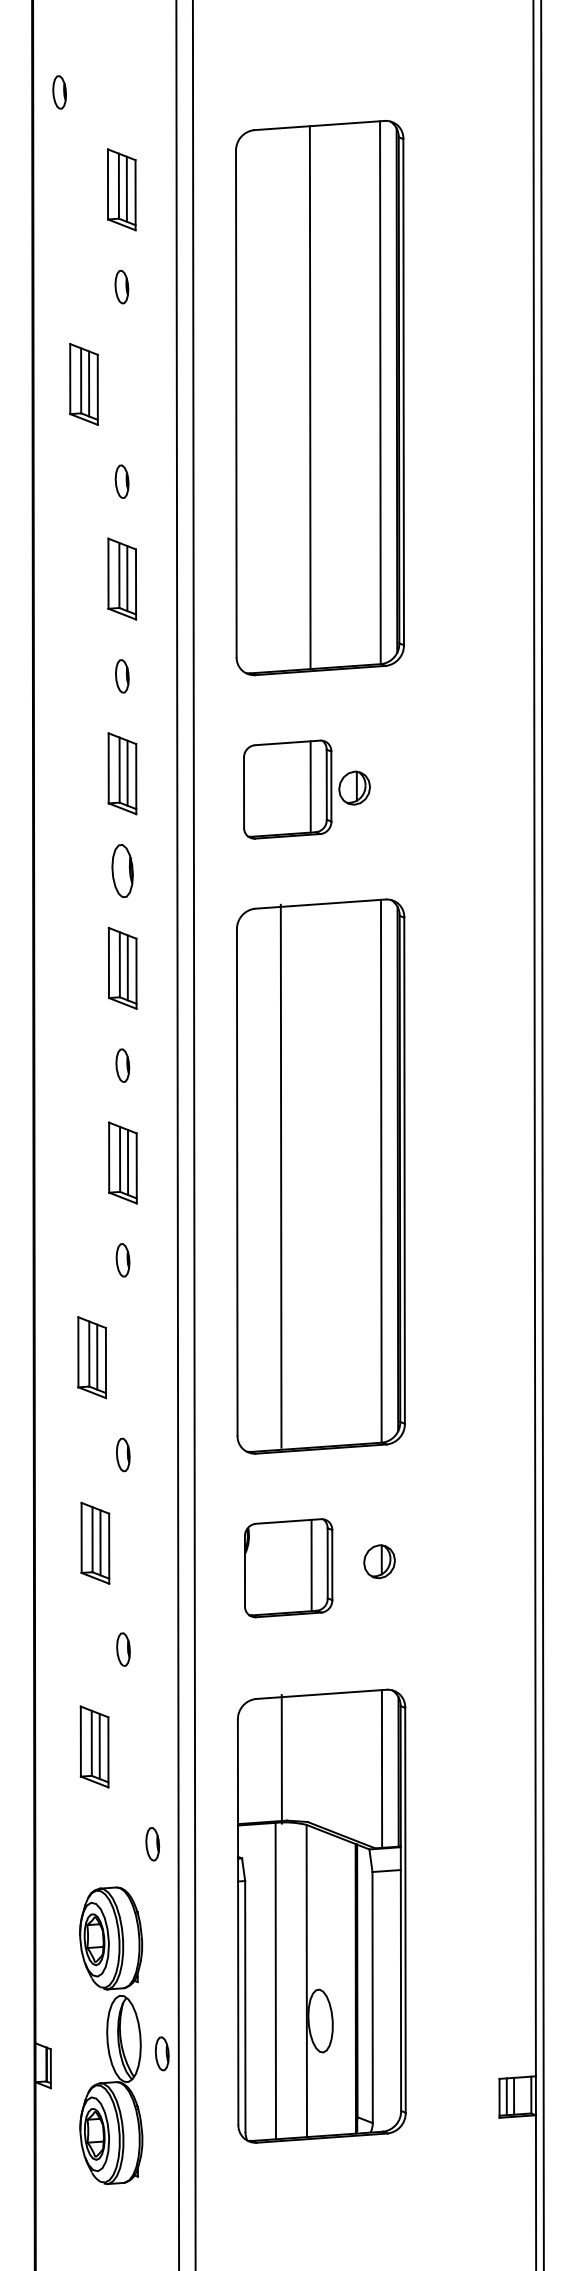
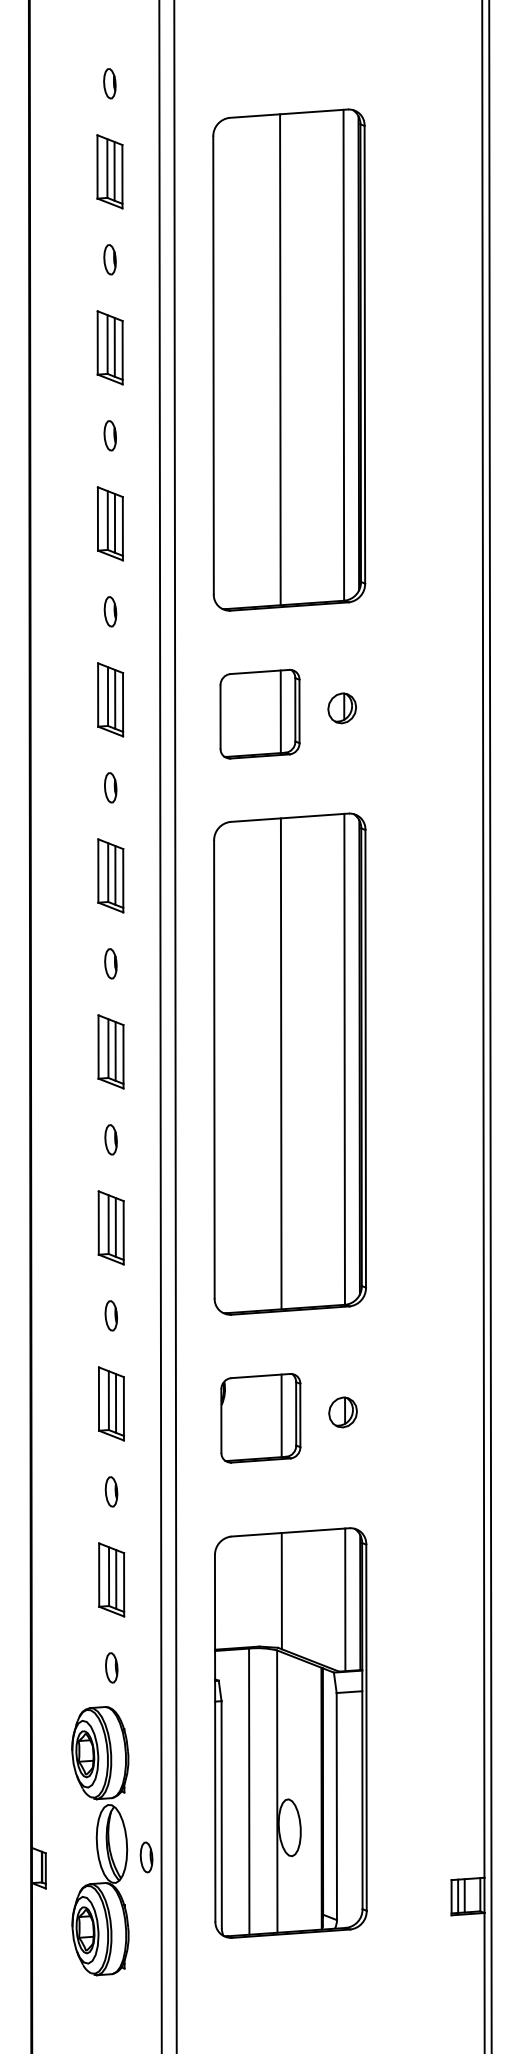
part: (59, 92) -> (109, 83), moved
part: (83, 384) -> (109, 347), moved
part: (354, 787) -> (342, 707), moved
part: (122, 870) -> (110, 787), size x0.62
line: (280, 1175) -> (280, 1063), moved
part: (91, 1357) -> (110, 1227), moved
part: (95, 1542) -> (111, 1403), moved
part: (94, 1746) -> (111, 1579), moved
line: (281, 1759) -> (281, 1591), moved
part: (152, 1844) -> (111, 1668), moved

